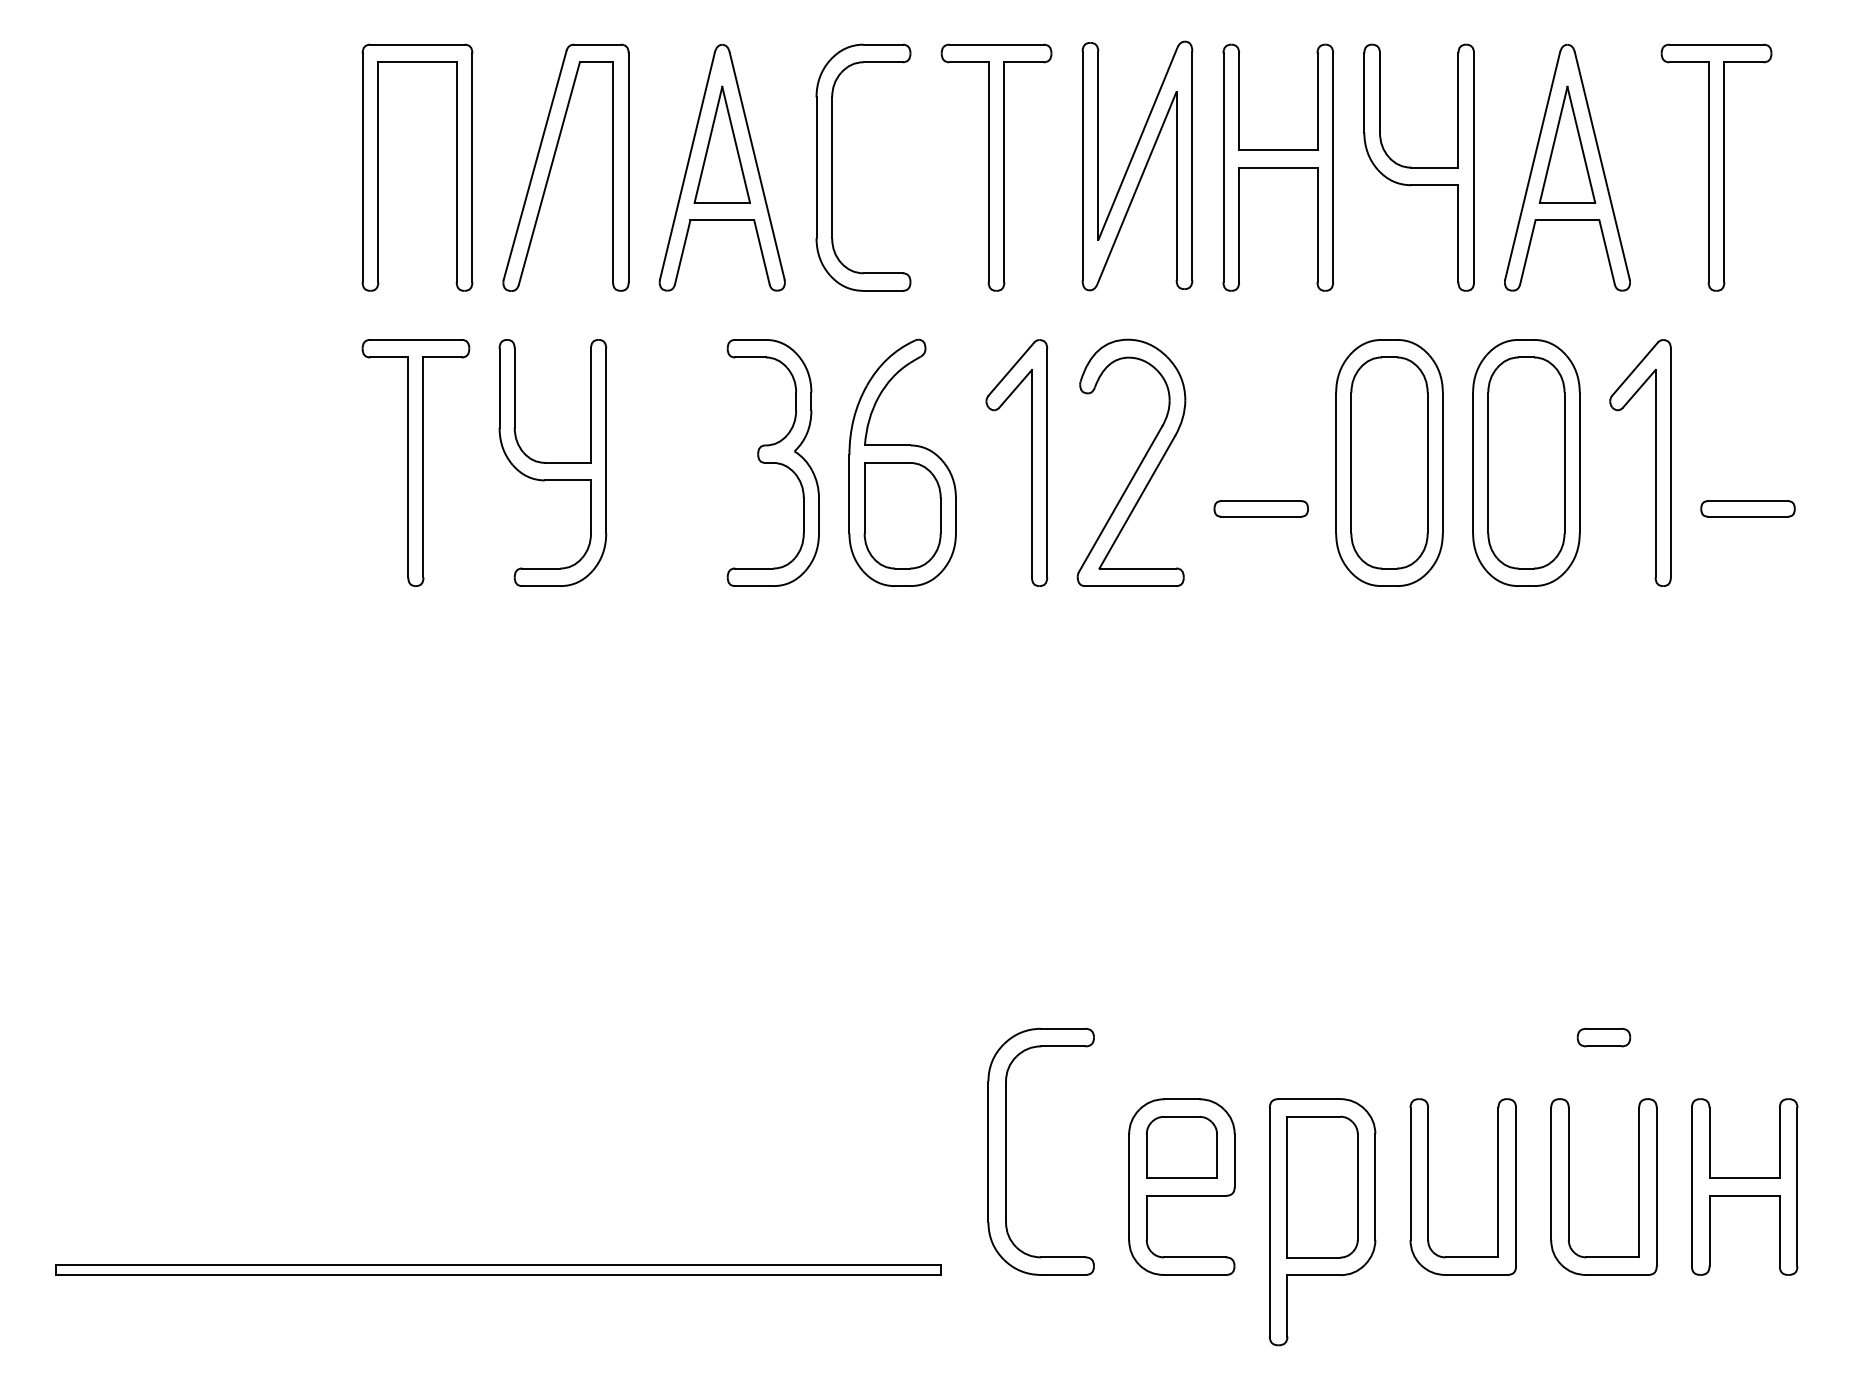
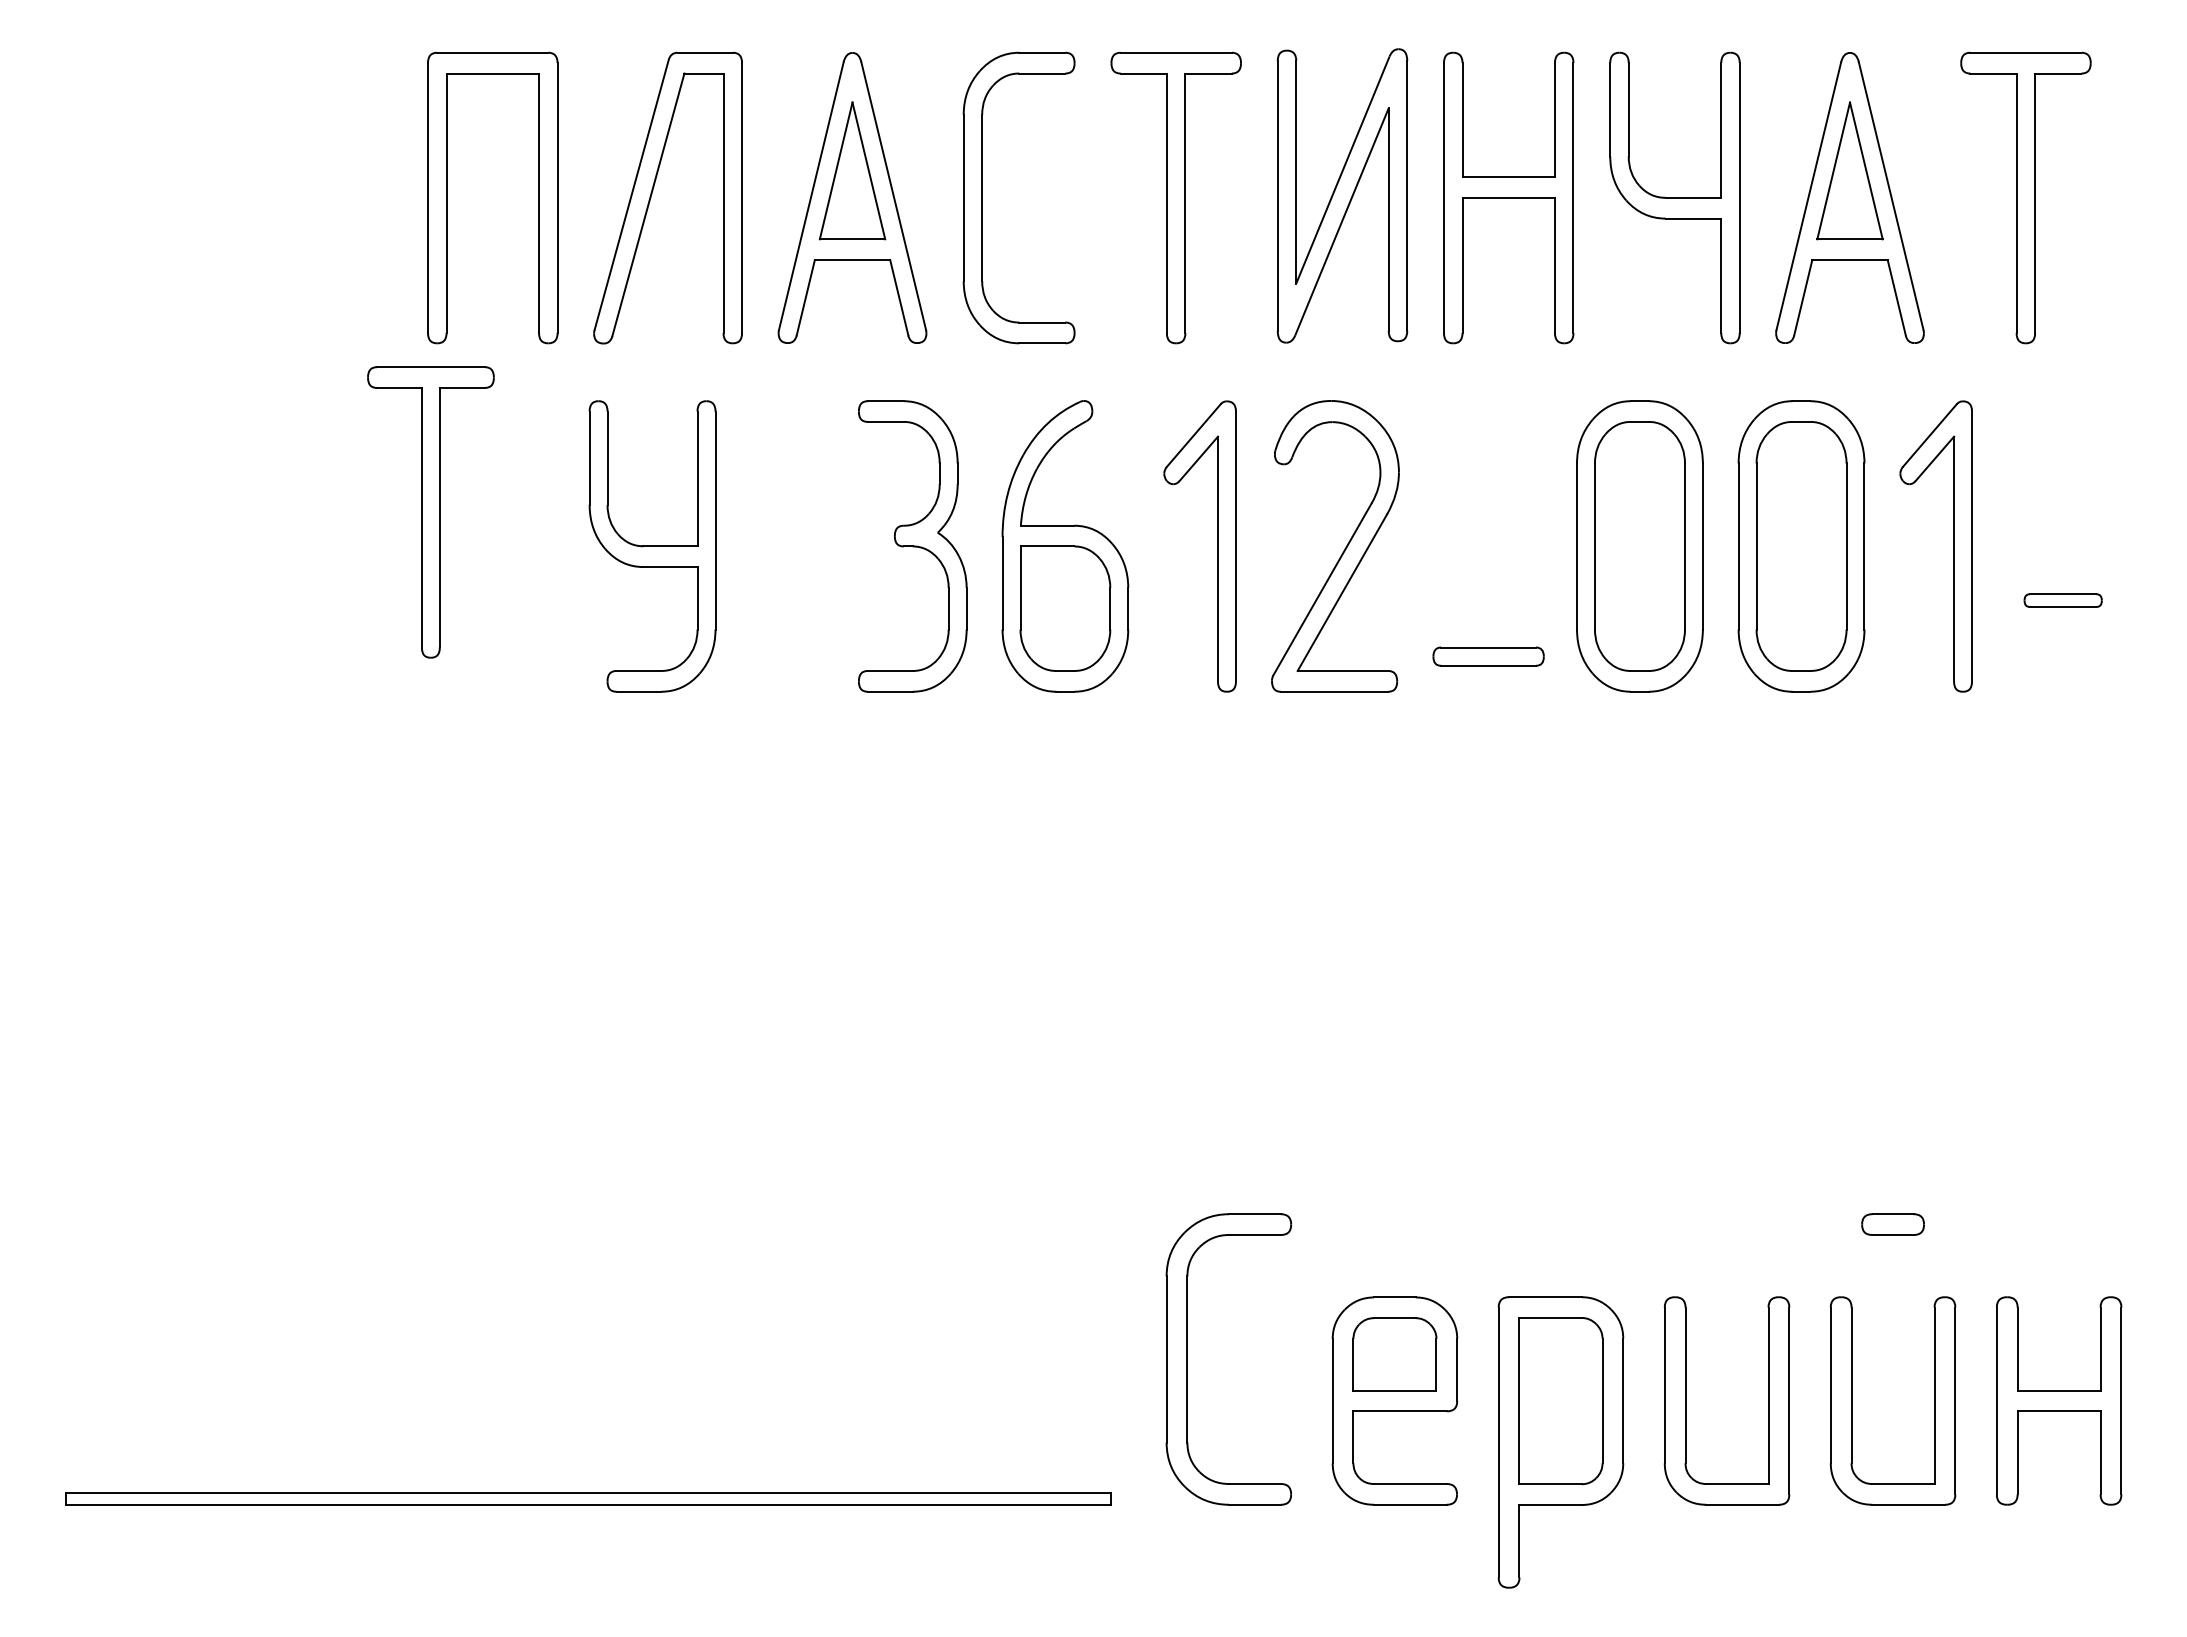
part: (415, 463) -> (430, 512), moved
part: (1261, 508) -> (1488, 656), moved
part: (1748, 508) -> (2063, 600), size x0.7

